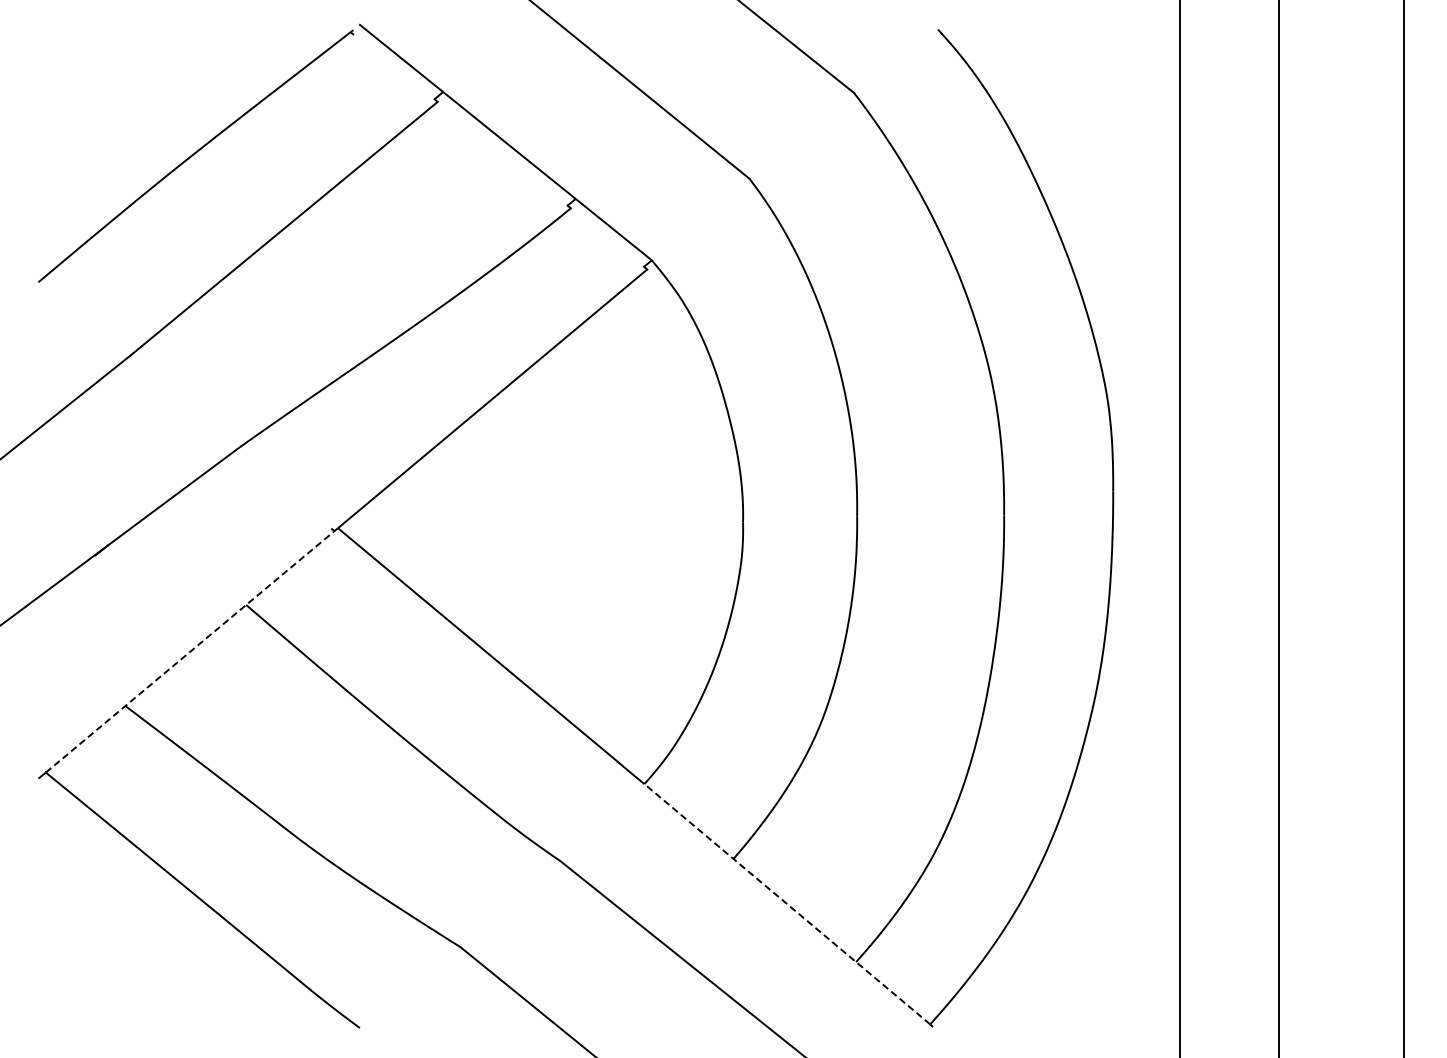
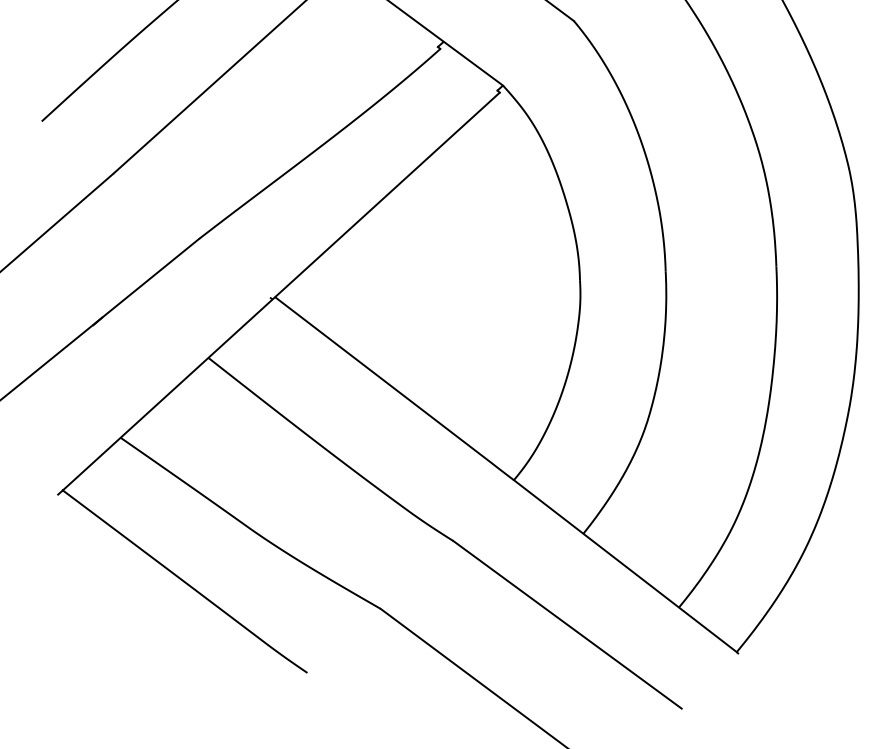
line: (192, 650) -> (169, 393), dashed -> solid
line: (787, 904) -> (625, 566), dashed -> solid

